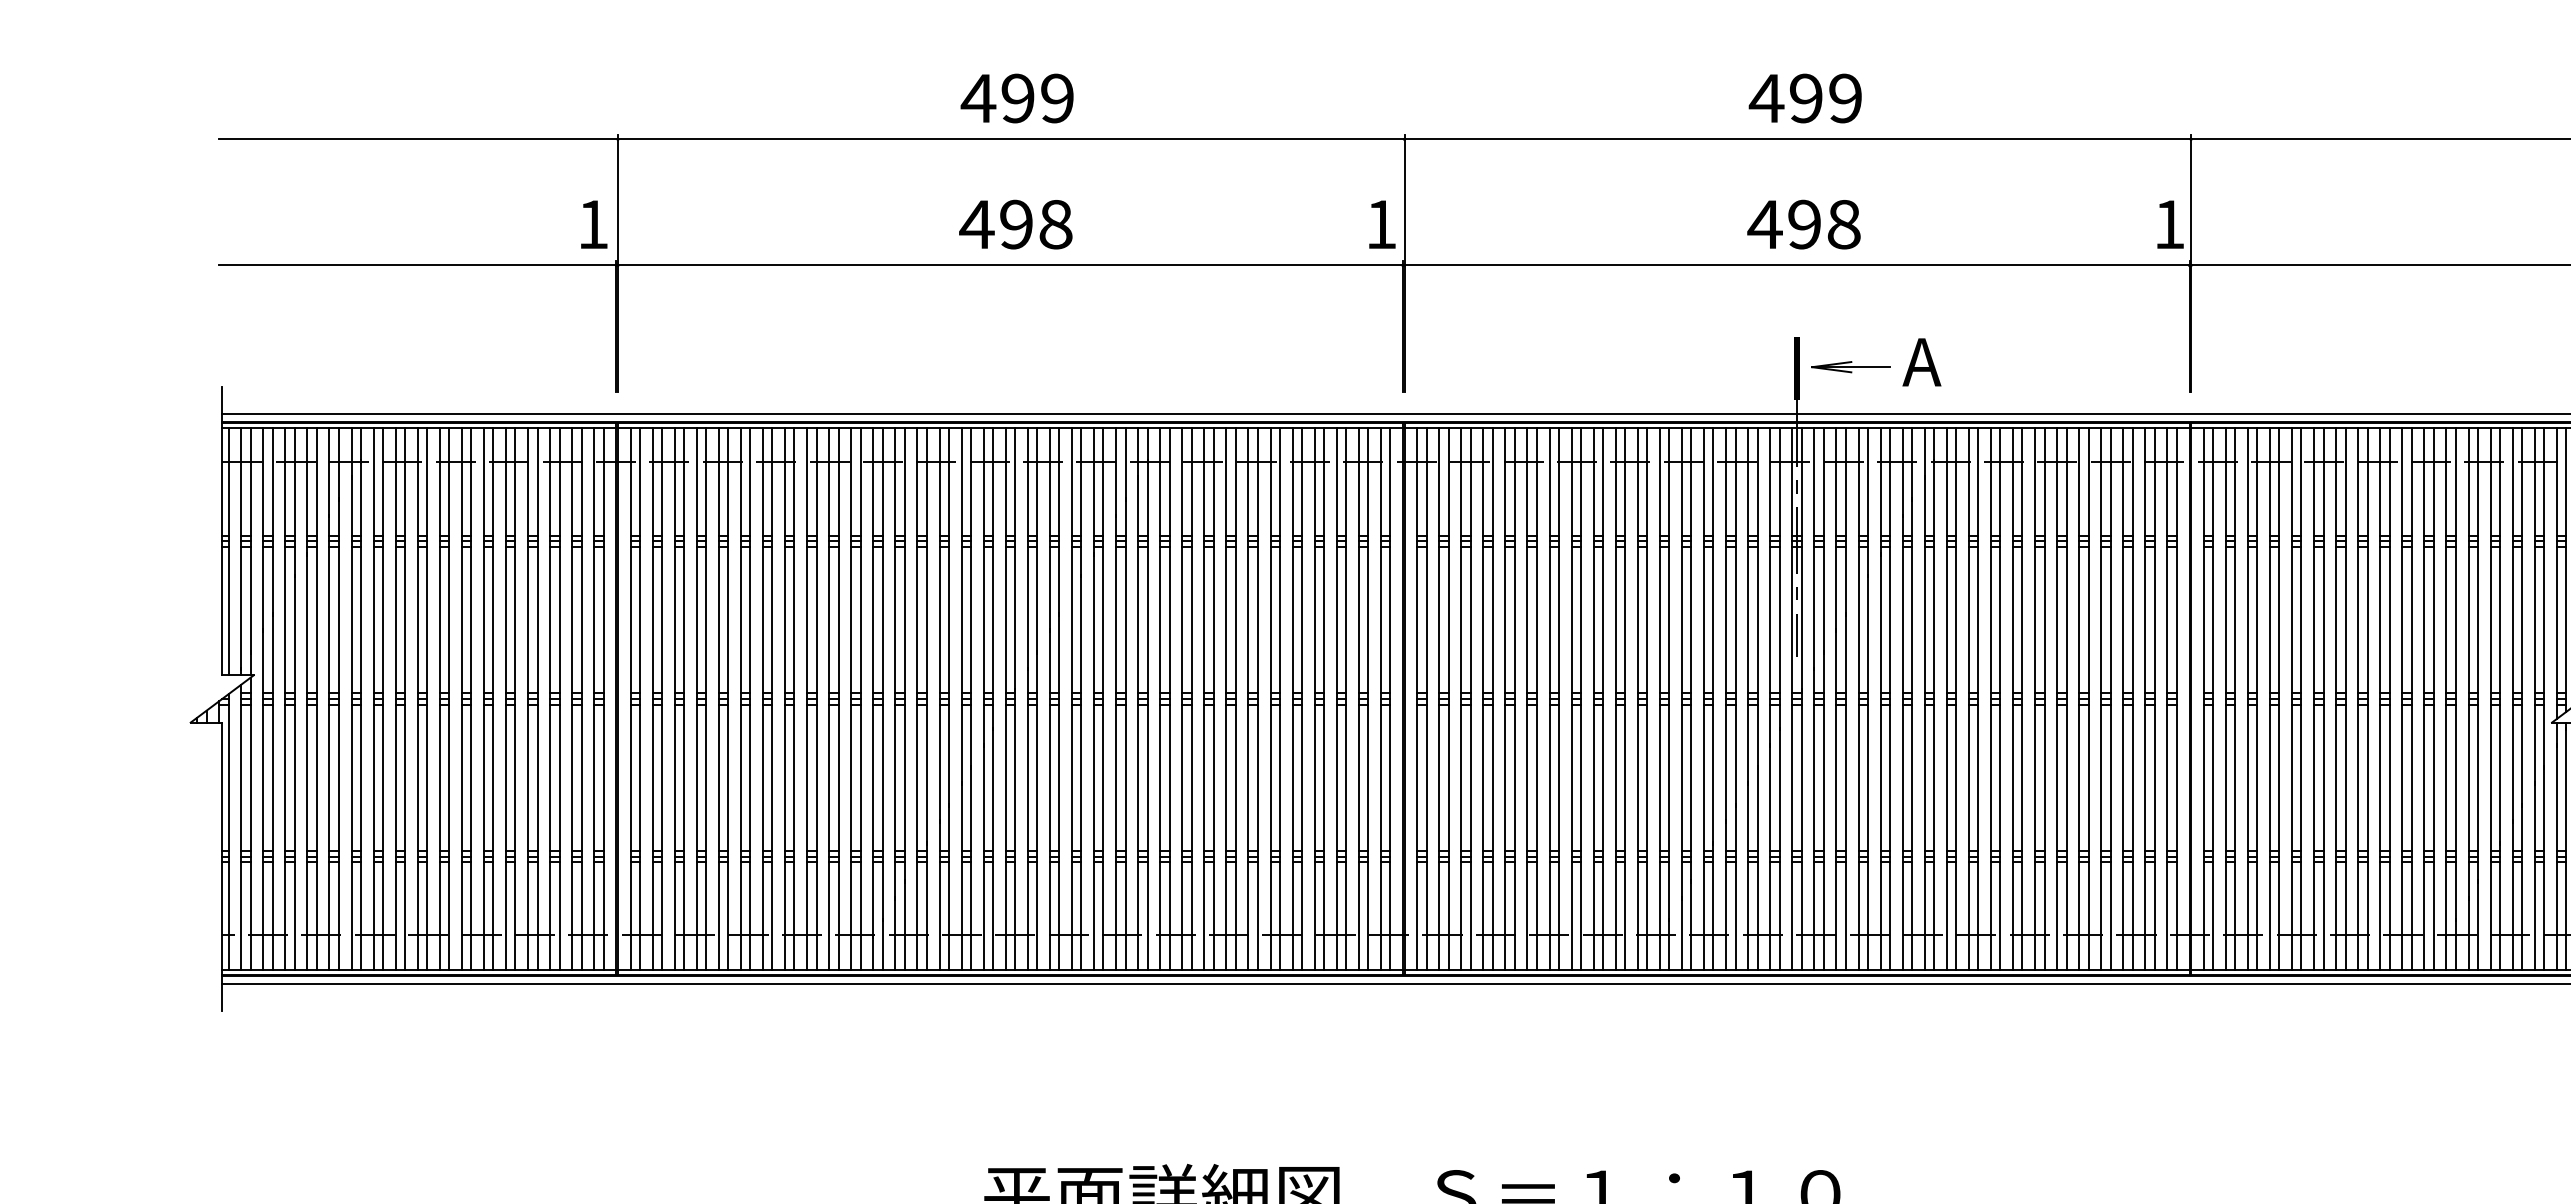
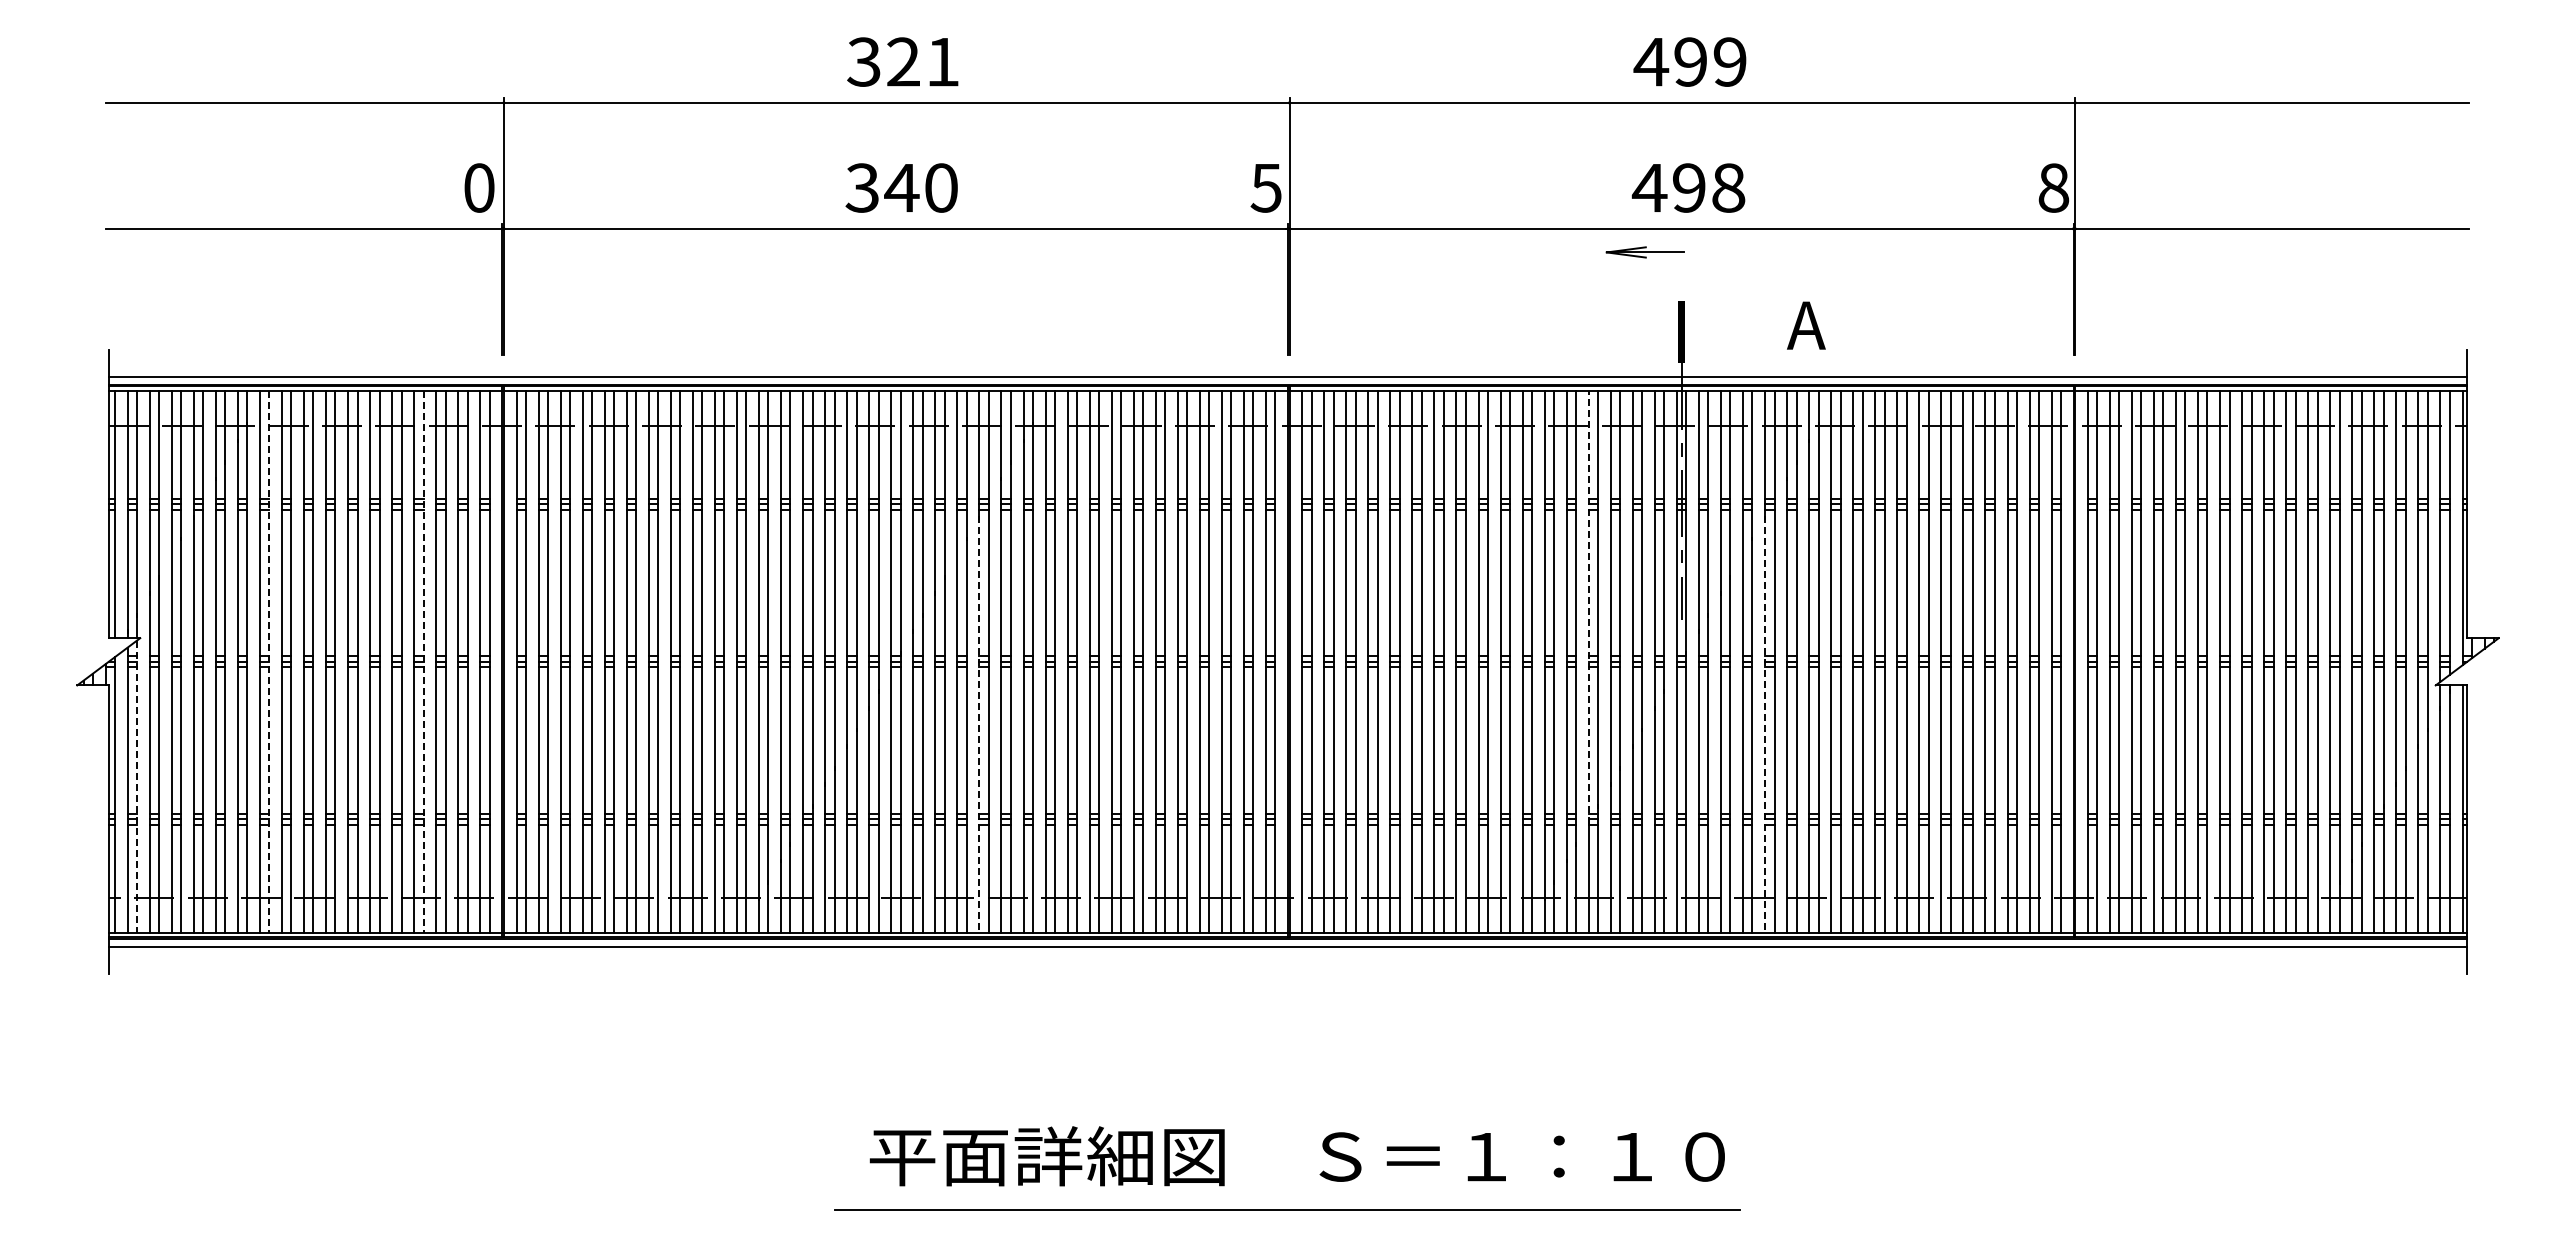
text: (1016, 97) -> (902, 61), 499 -> 321
text: (593, 224) -> (479, 187), 1 -> 0
text: (1014, 224) -> (900, 187), 498 -> 340
text: (2169, 224) -> (2053, 187), 1 -> 8
text: (1380, 225) -> (1265, 188), 1 -> 5
part: (1849, 367) -> (1644, 252), moved
line: (1703, 644) -> (1588, 607), solid -> dashed
line: (383, 698) -> (269, 661), solid -> dashed
line: (537, 698) -> (423, 661), solid -> dashed
line: (1094, 761) -> (979, 724), solid -> dashed
line: (1881, 761) -> (1765, 724), solid -> dashed
line: (251, 824) -> (137, 787), solid -> dashed

